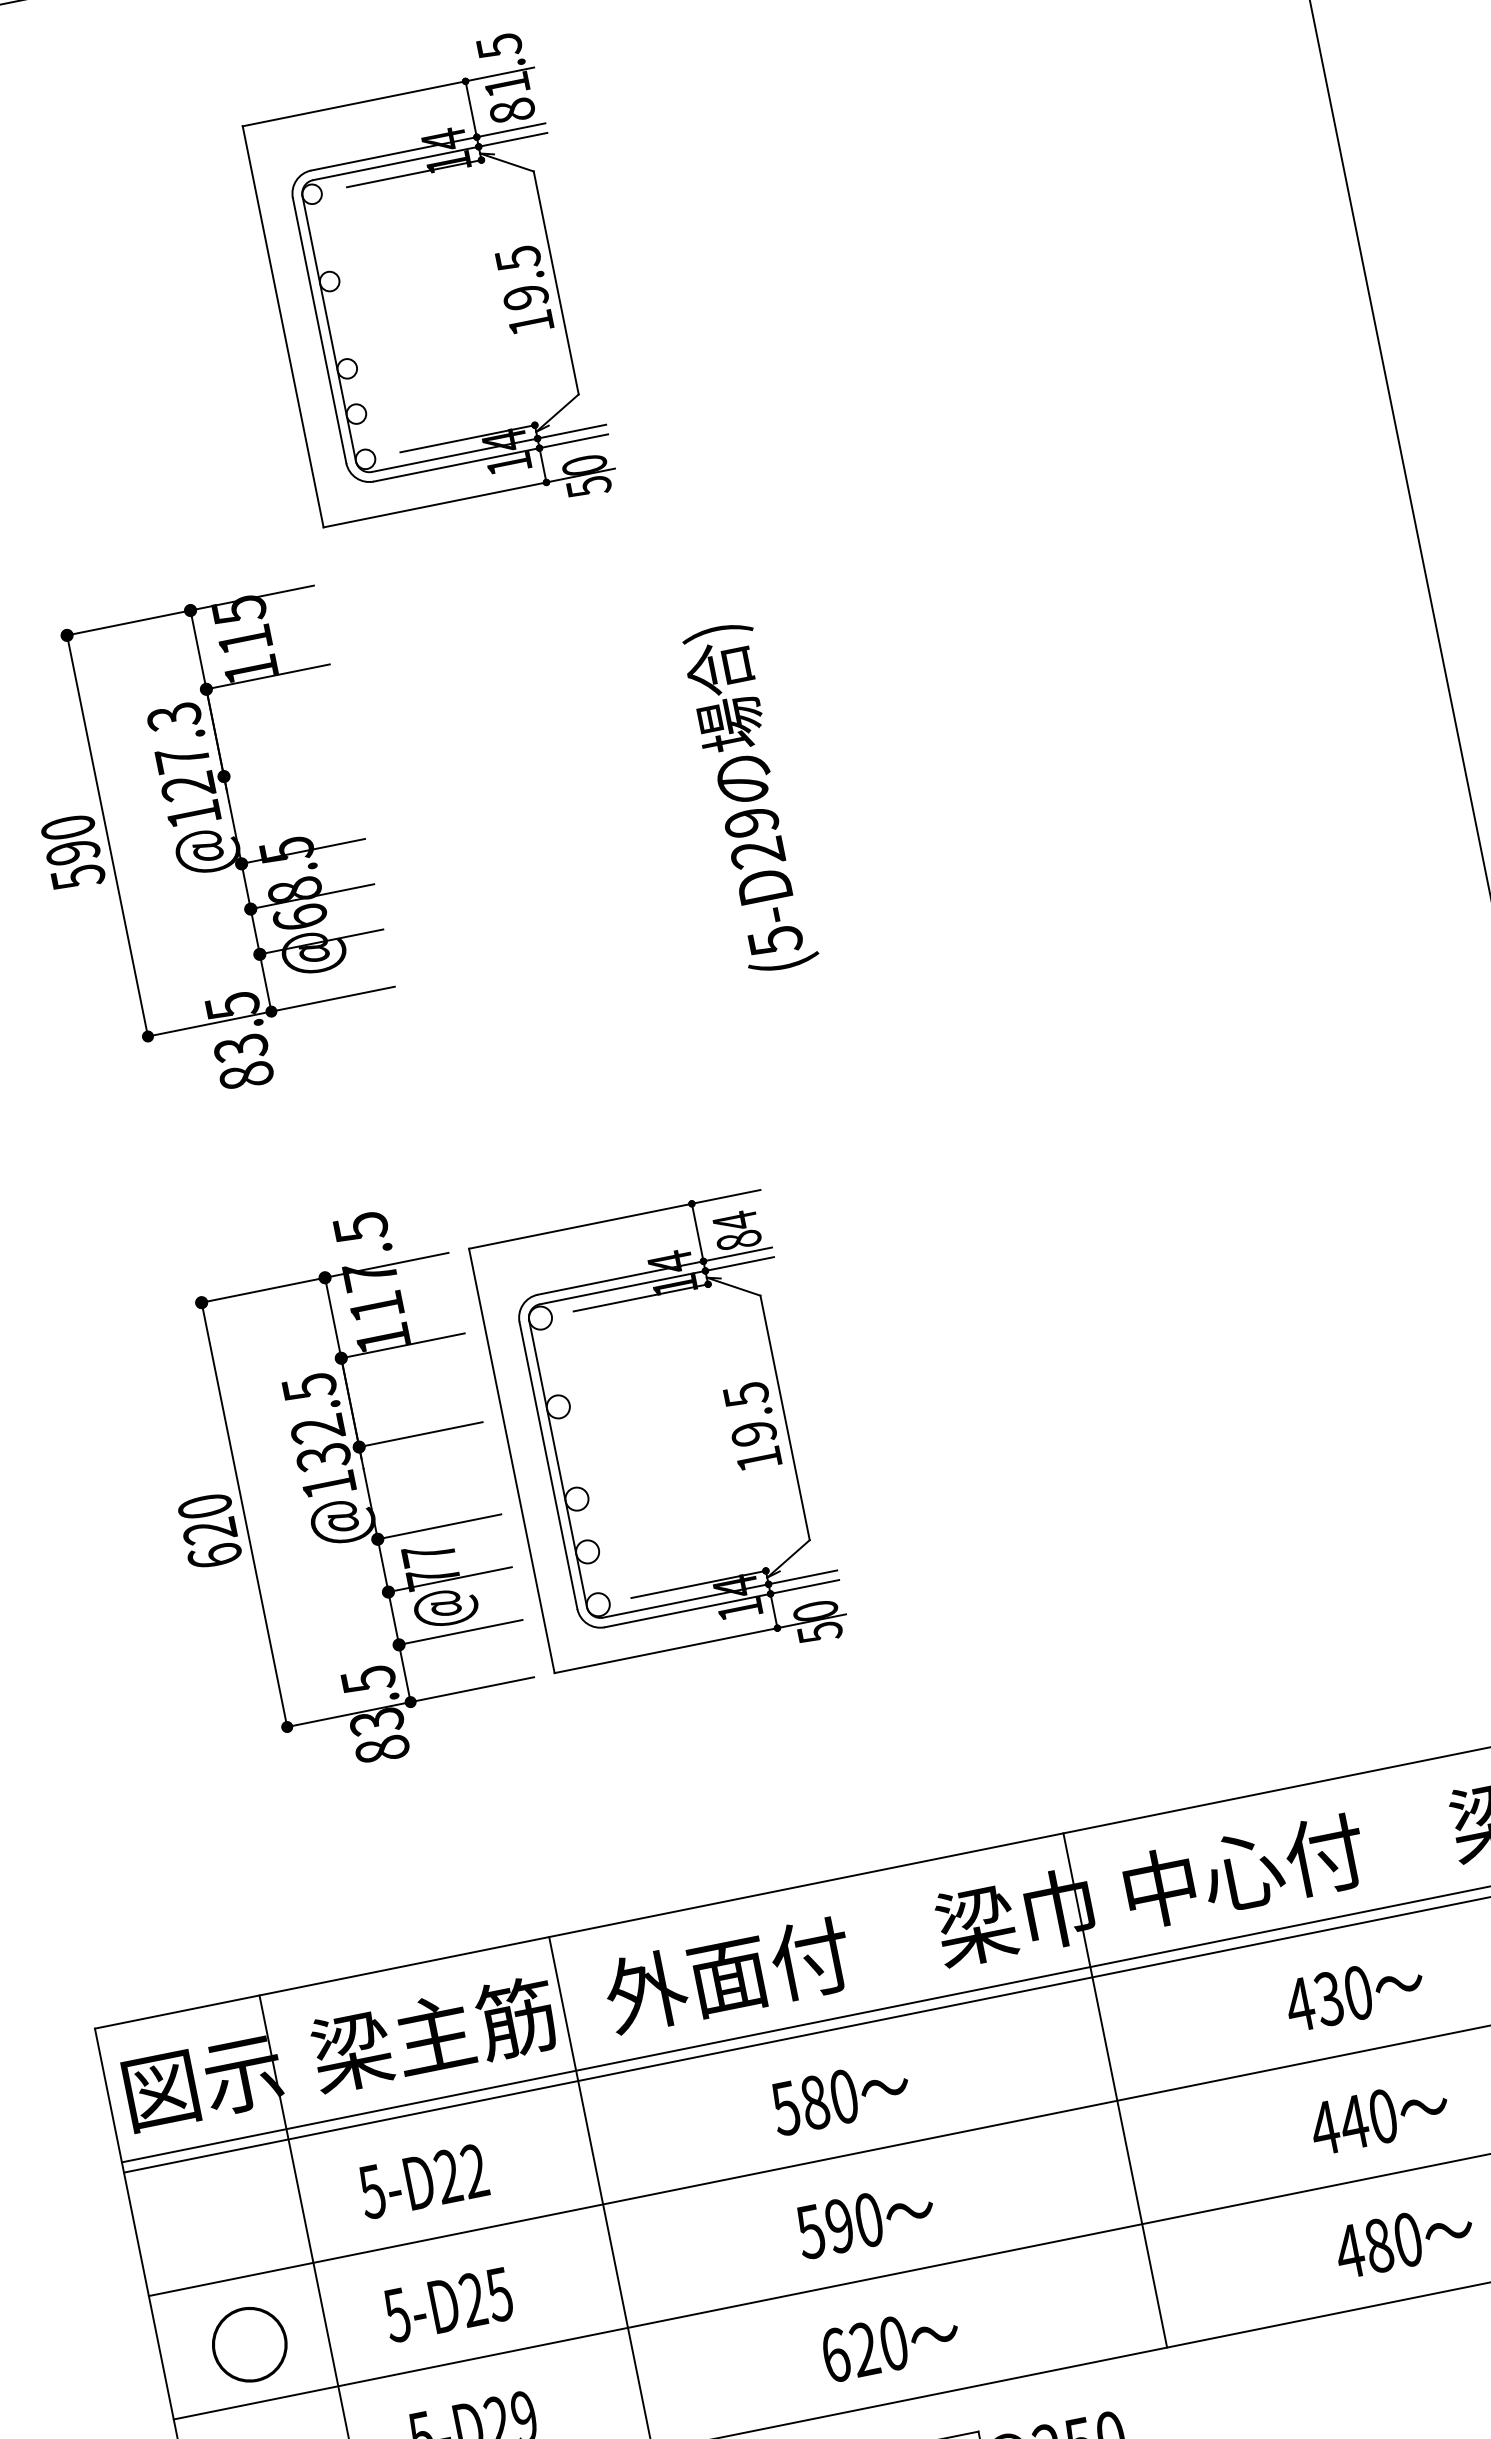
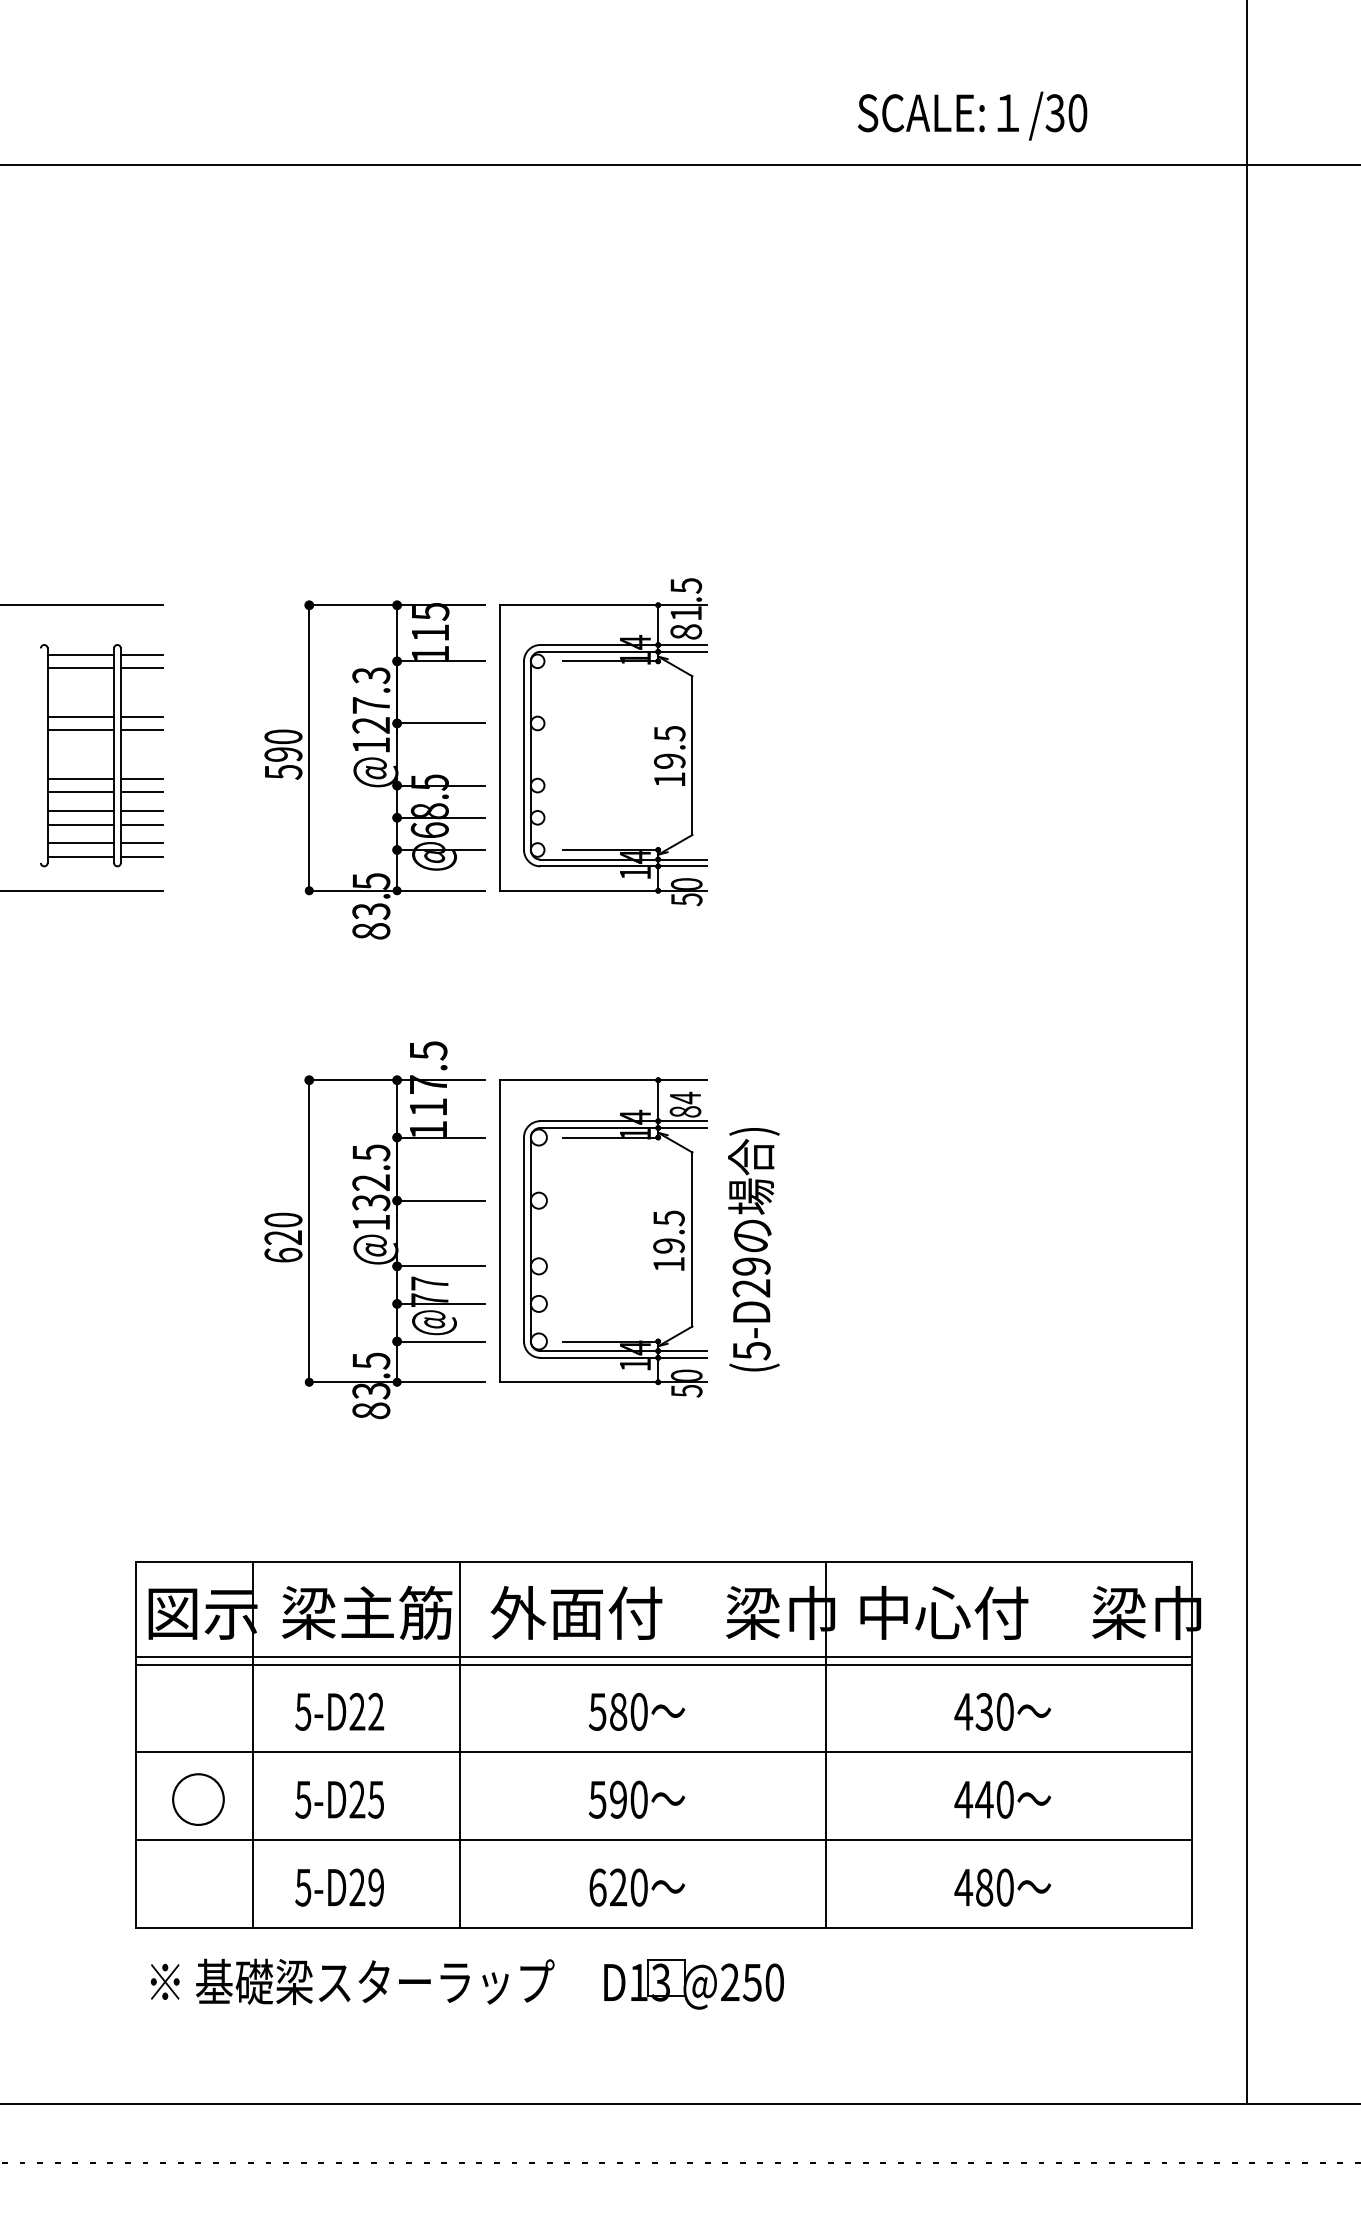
part: (427, 289) -> (603, 742), moved
line: (284, 764) -> (440, 723), added
text: (749, 797) -> (753, 1249), moved

